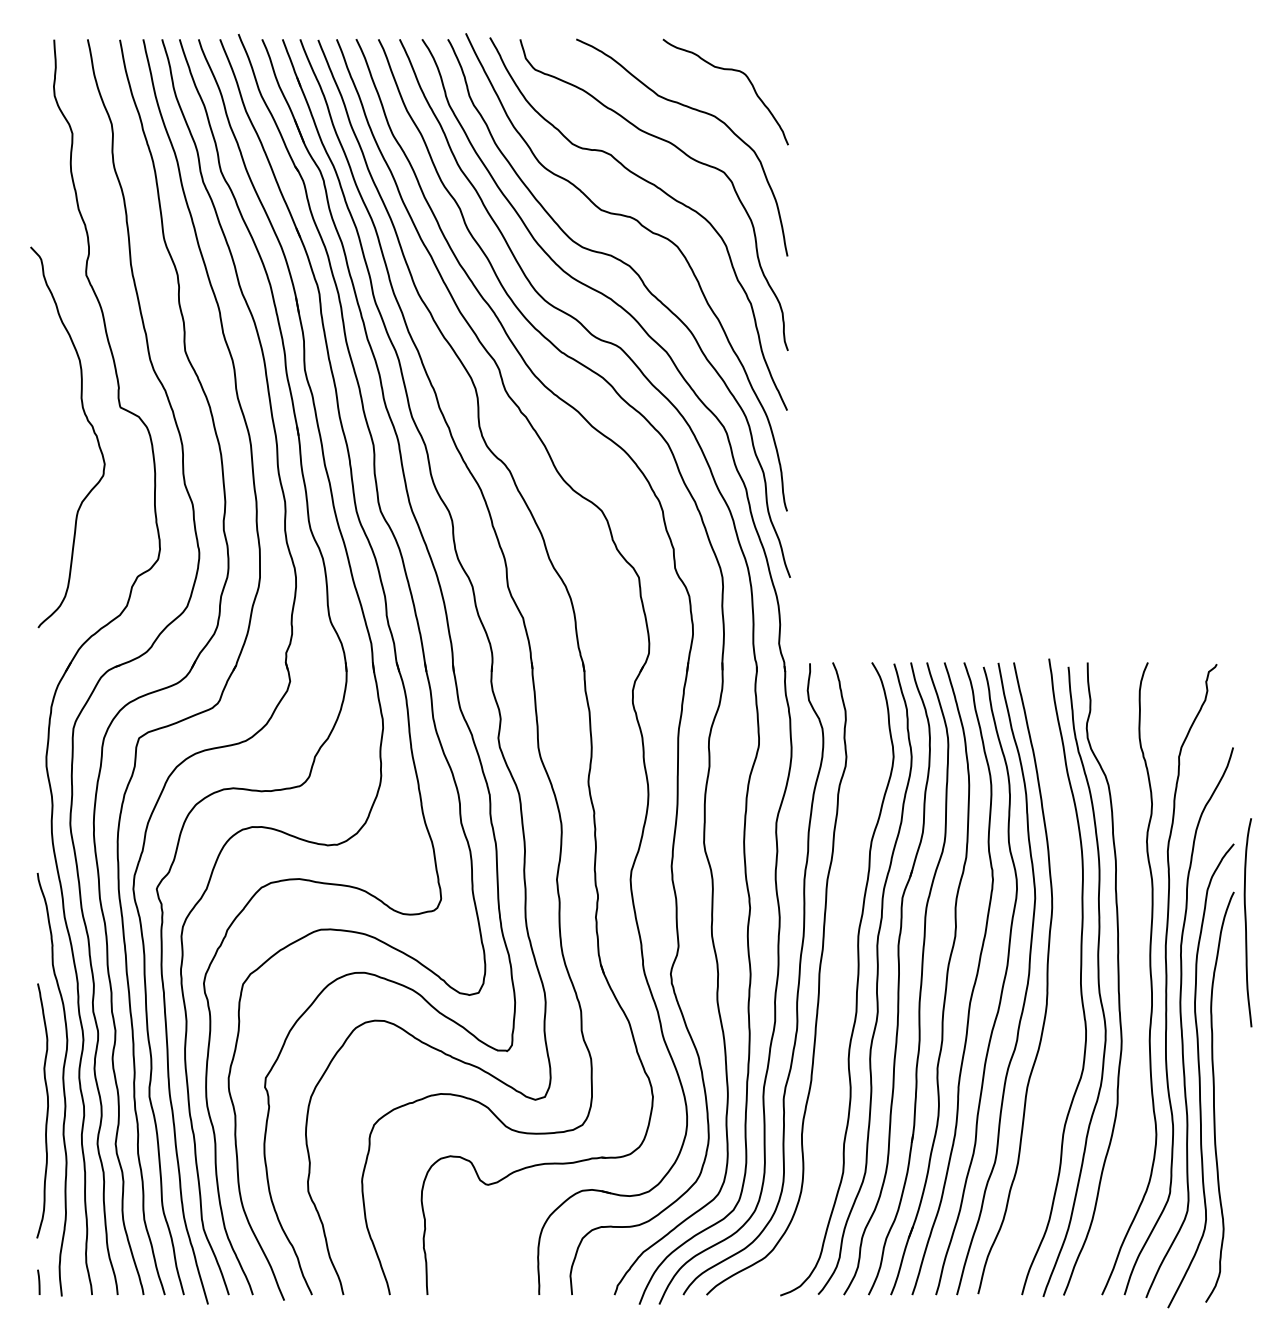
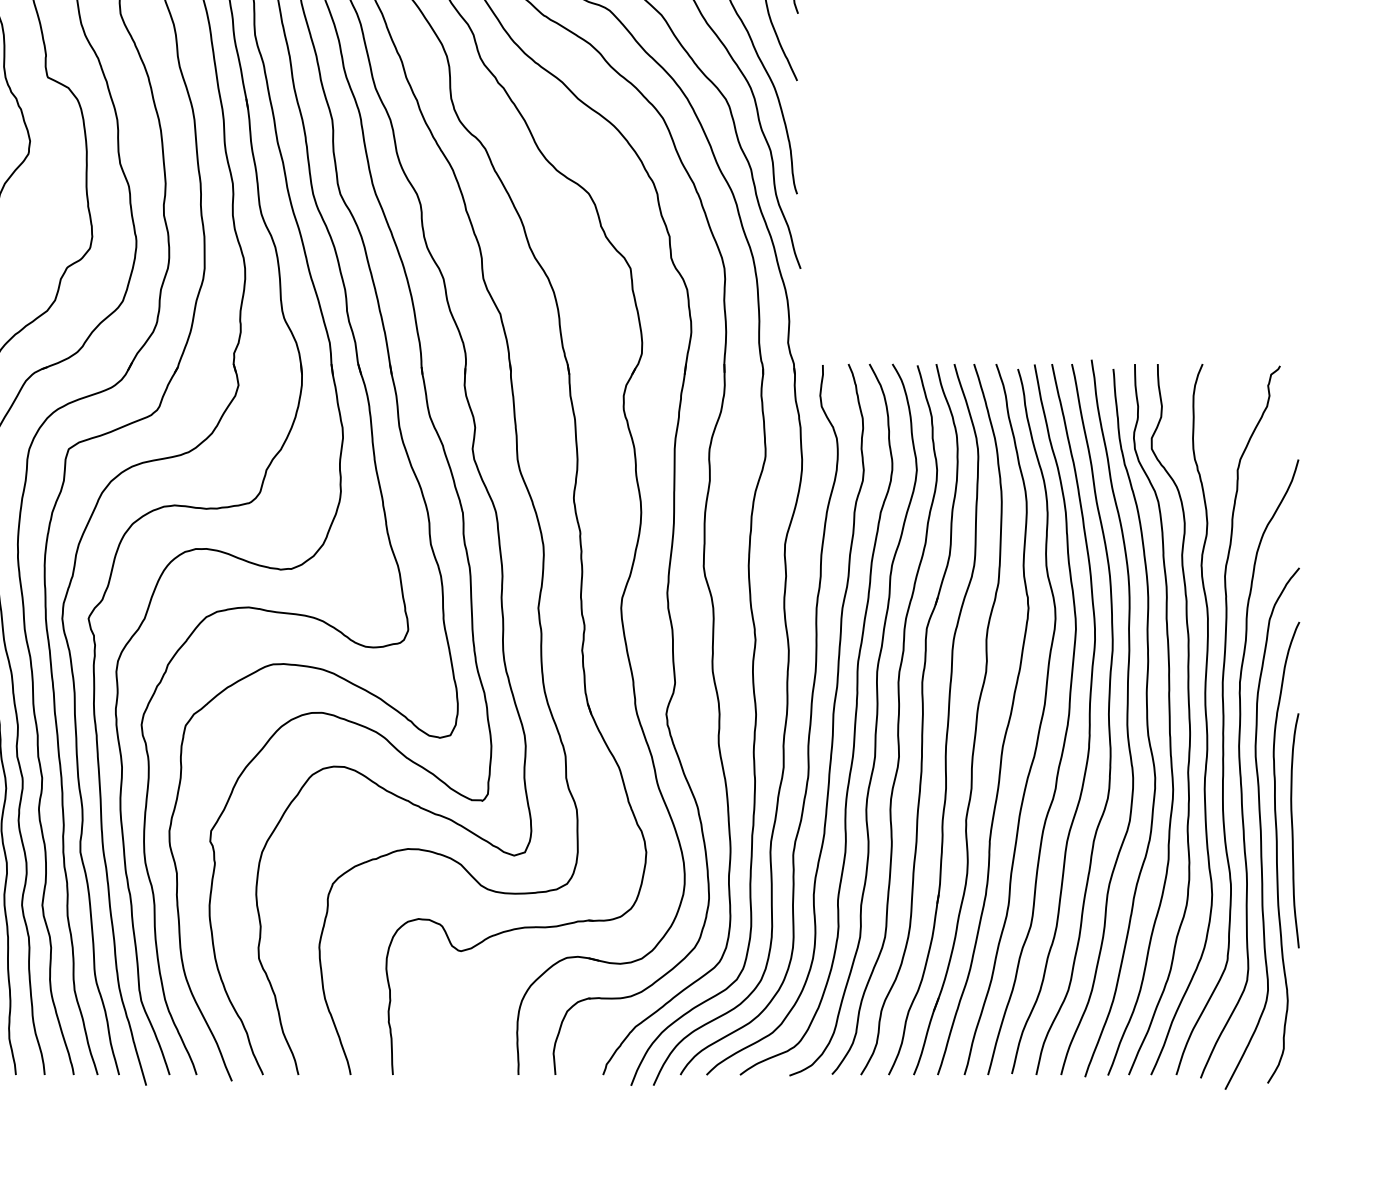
curve: (1246, 922) -> (1293, 830), moved
curve: (1063, 978) -> (1107, 719), added
curve: (1135, 978) -> (1188, 719), added
curve: (837, 983) -> (853, 724), added

